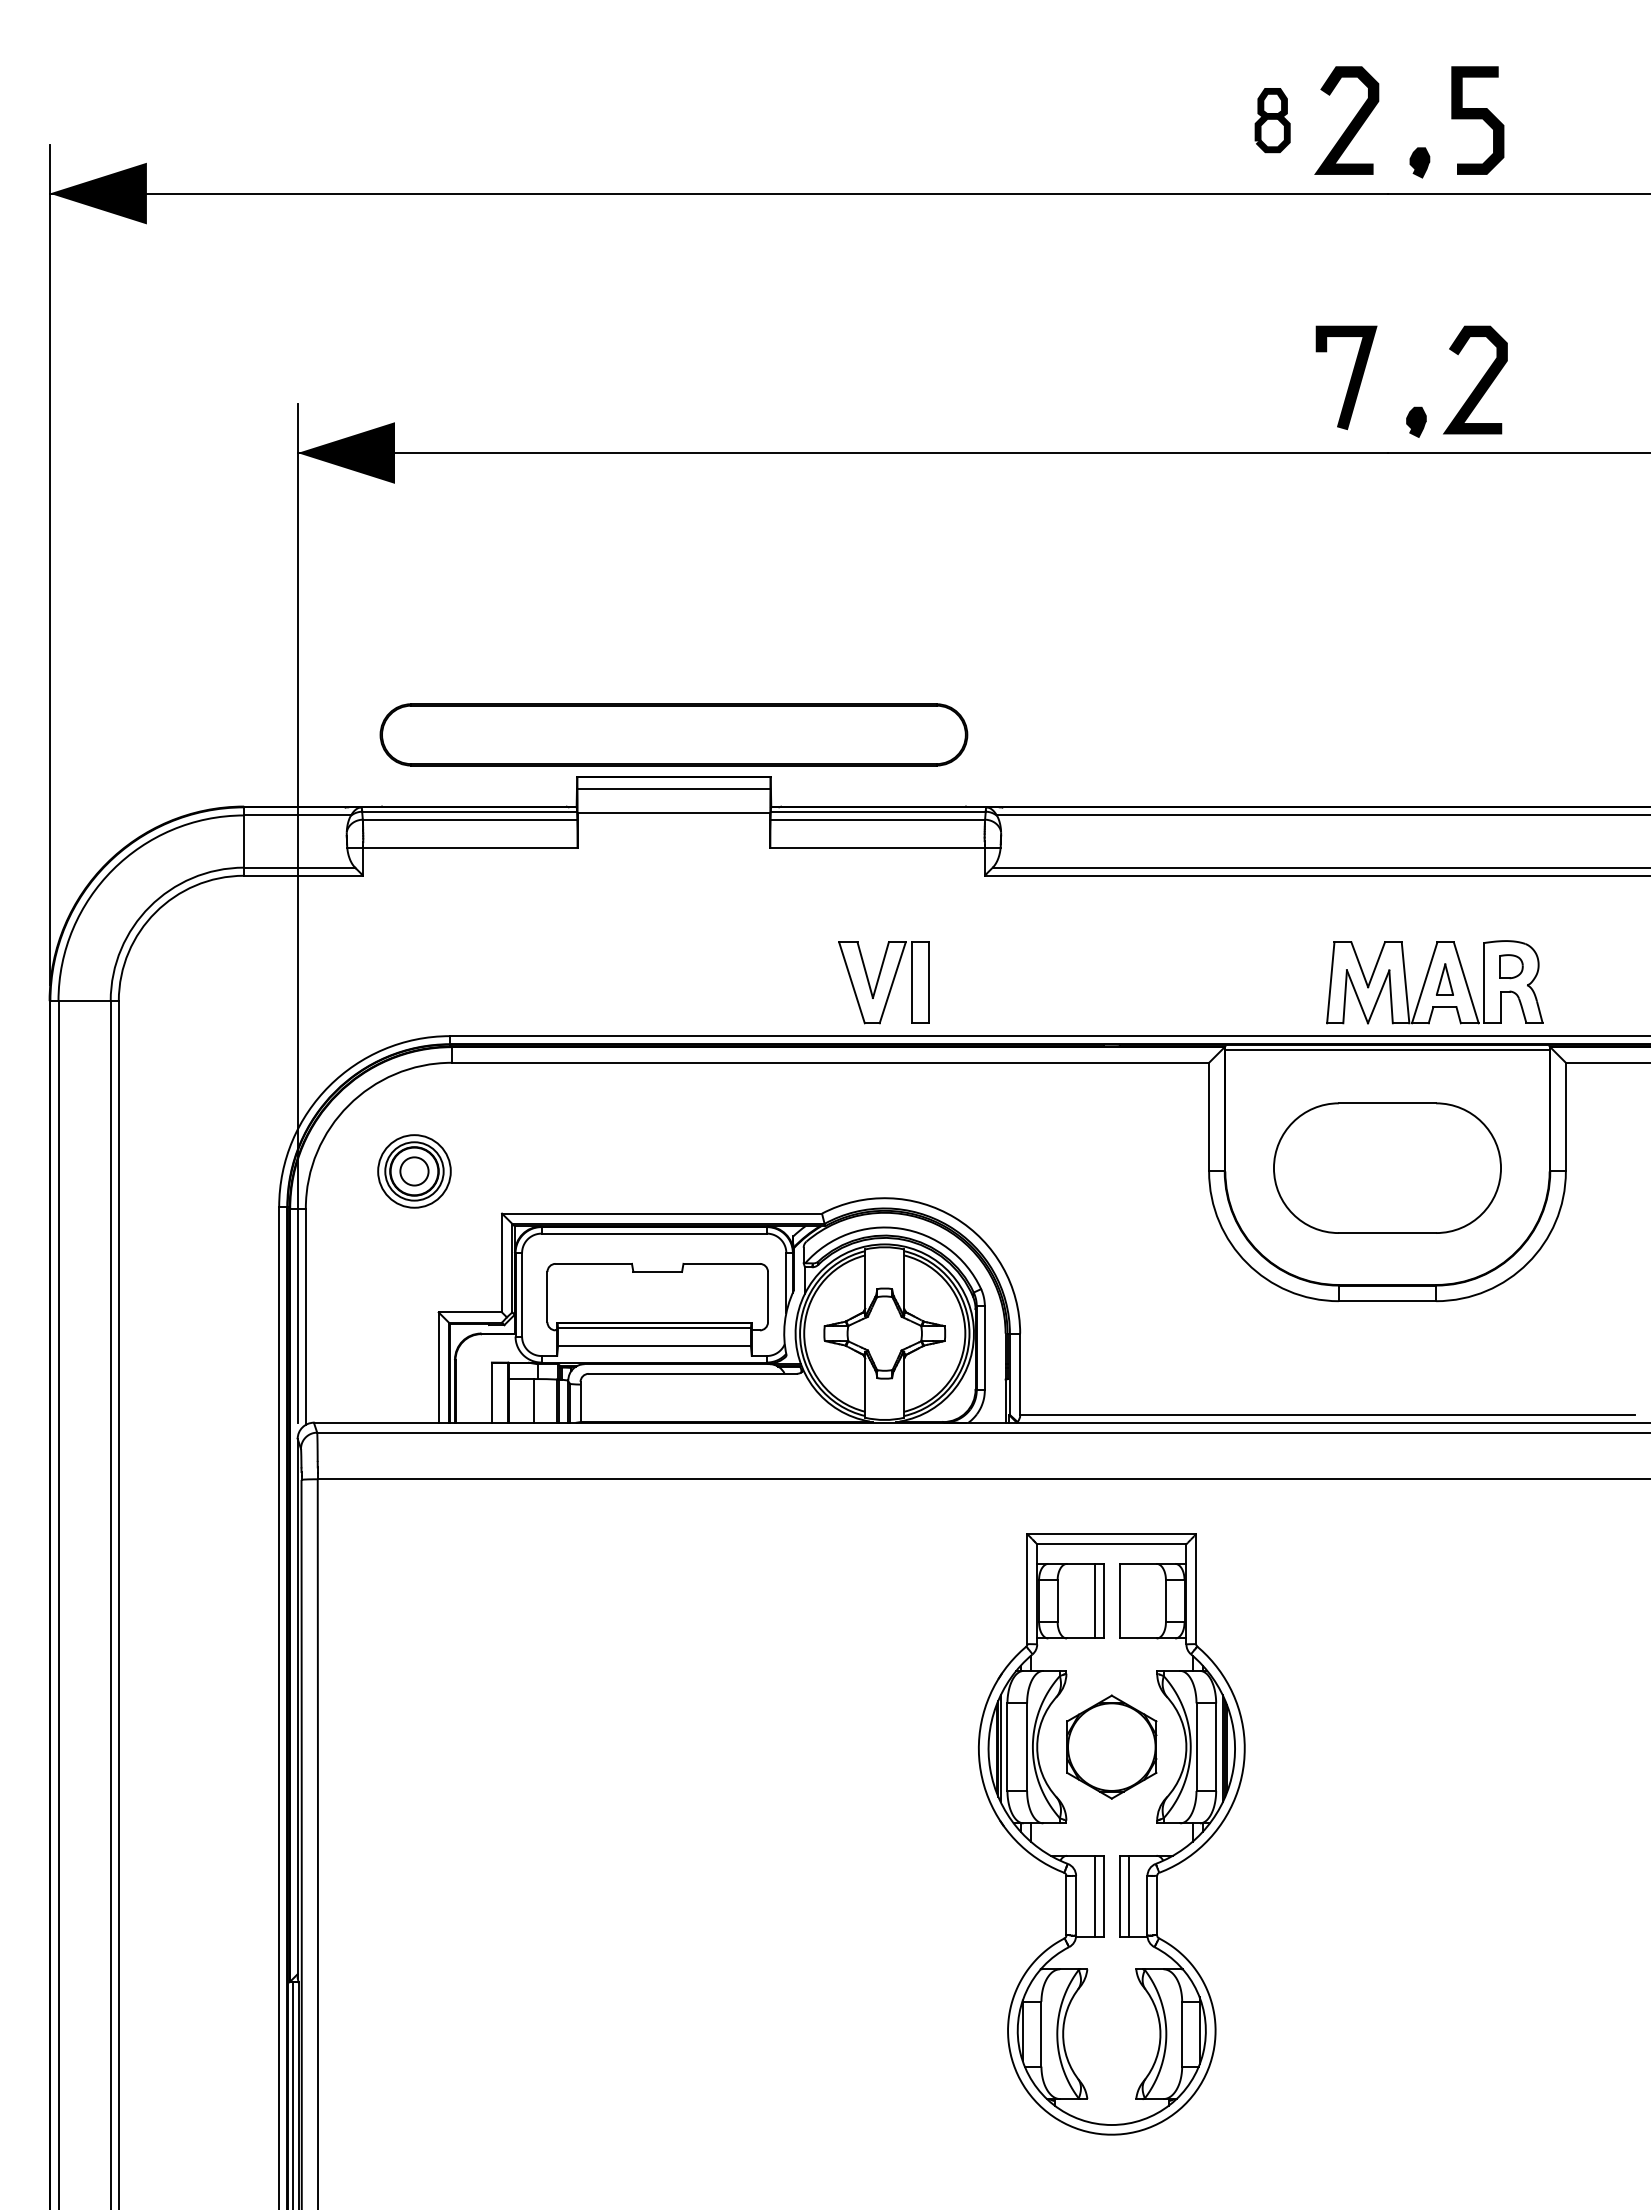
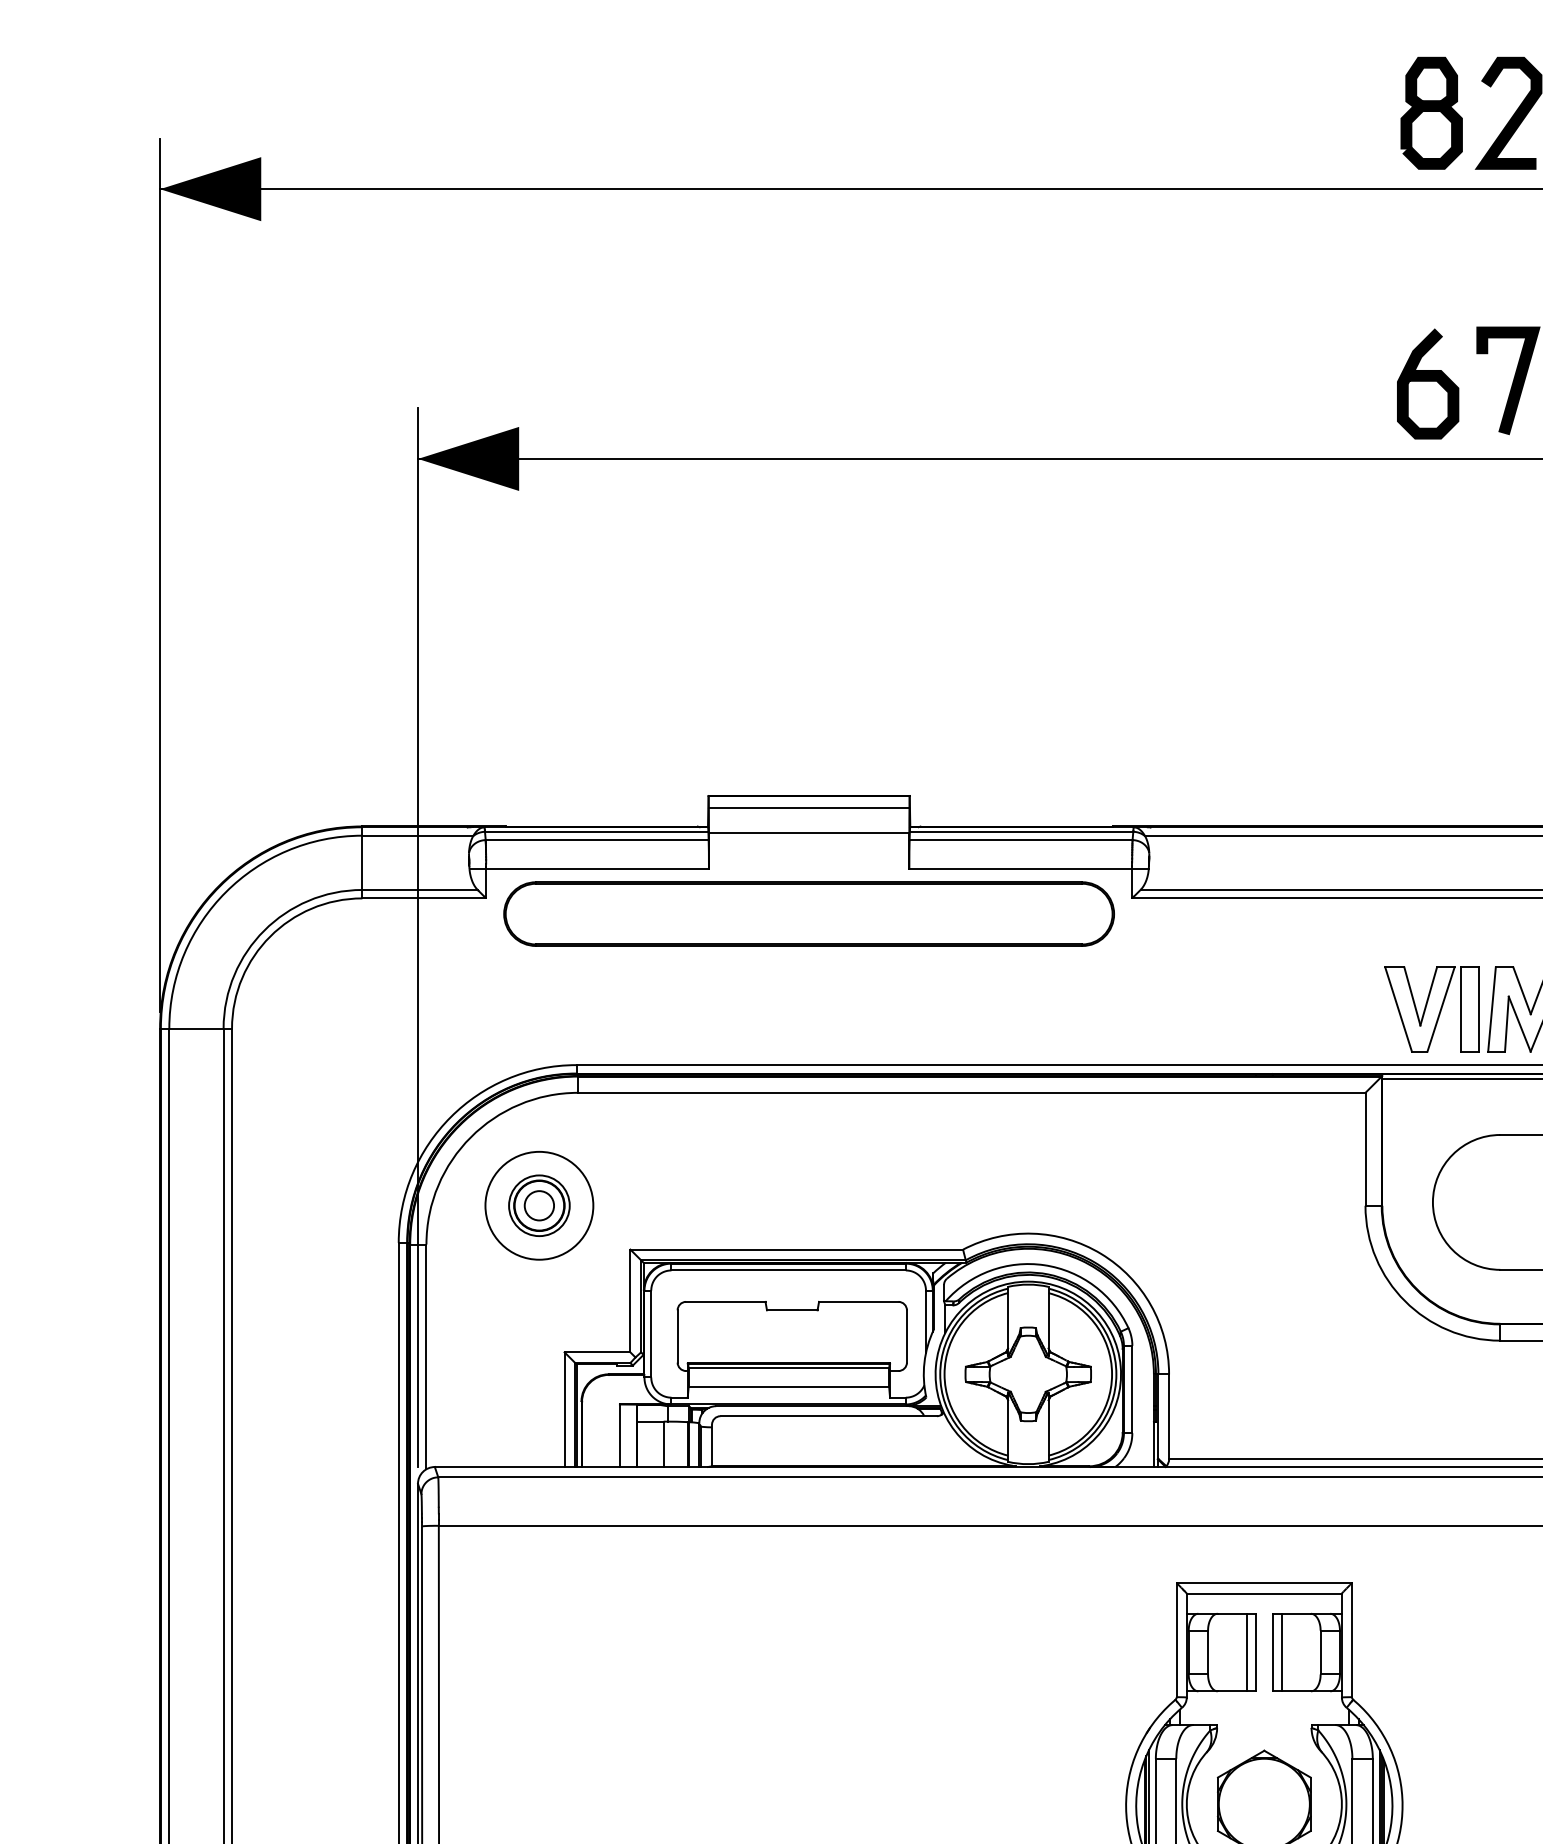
part: (1272, 120) -> (1431, 113), size x1.67
curve: (1269, 378) -> (1428, 381), added
part: (673, 734) -> (808, 913), moved
part: (883, 982) -> (1431, 1009), moved
circle: (414, 1171) -> (539, 1205), size x1.43
line: (1128, 1600) -> (1281, 1651), added

